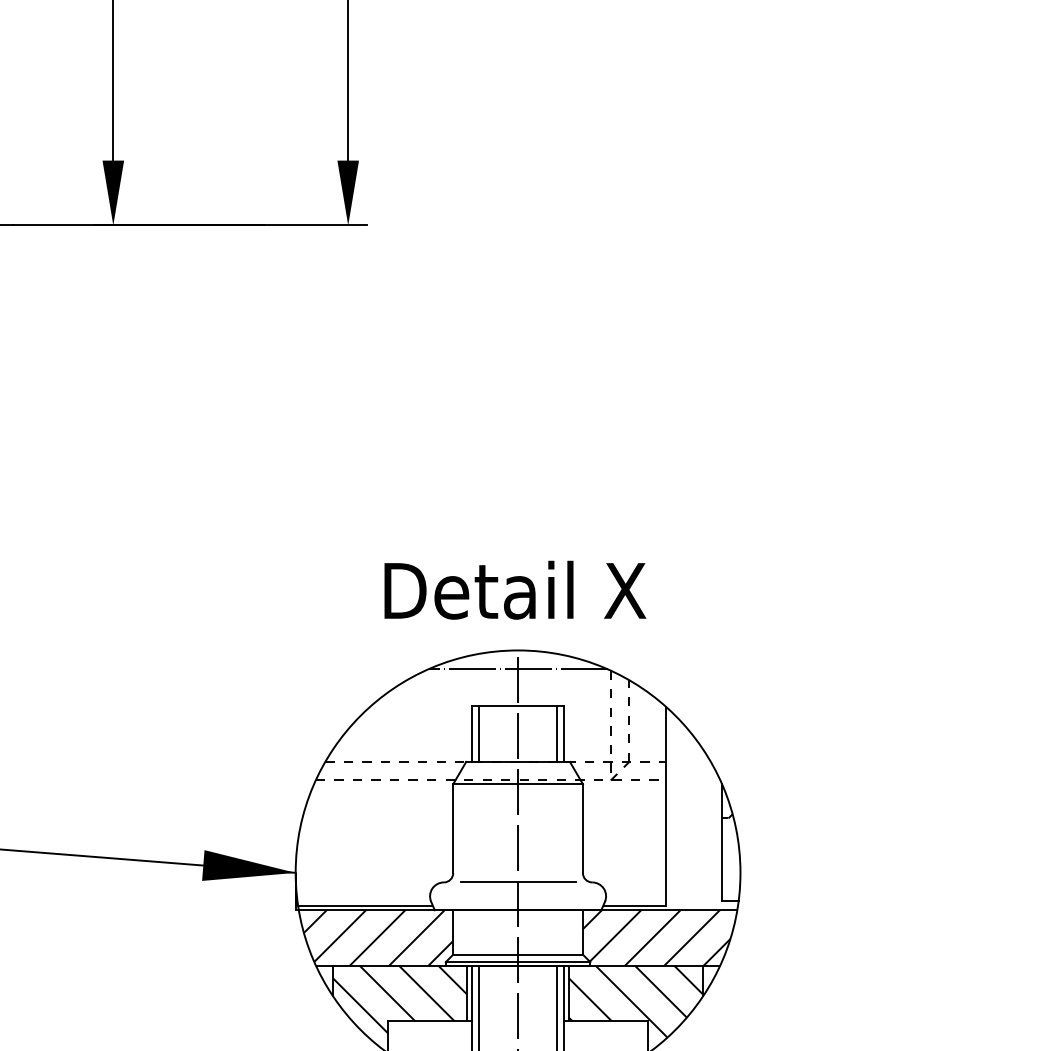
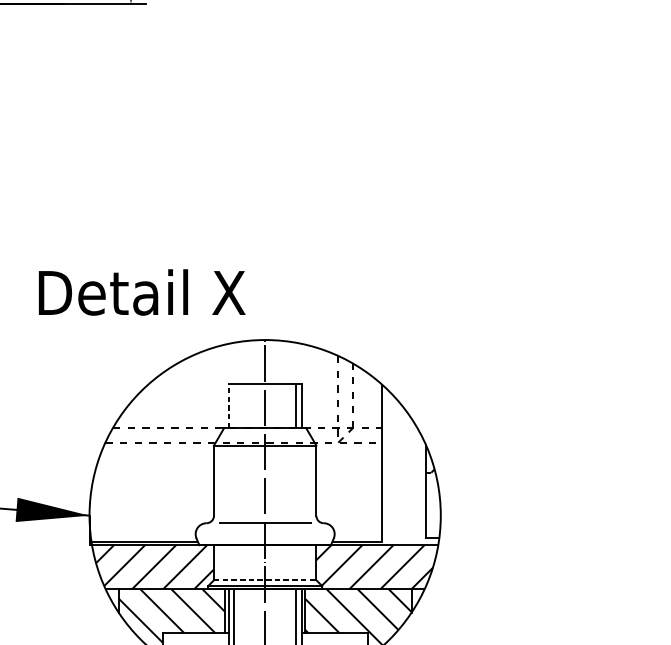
text: (515, 589) -> (142, 291), moved
line: (517, 669) -> (264, 355), removed
line: (479, 733) -> (234, 405), removed
line: (471, 734) -> (228, 406), solid -> dashed
line: (518, 954) -> (265, 580), solid -> dashed

